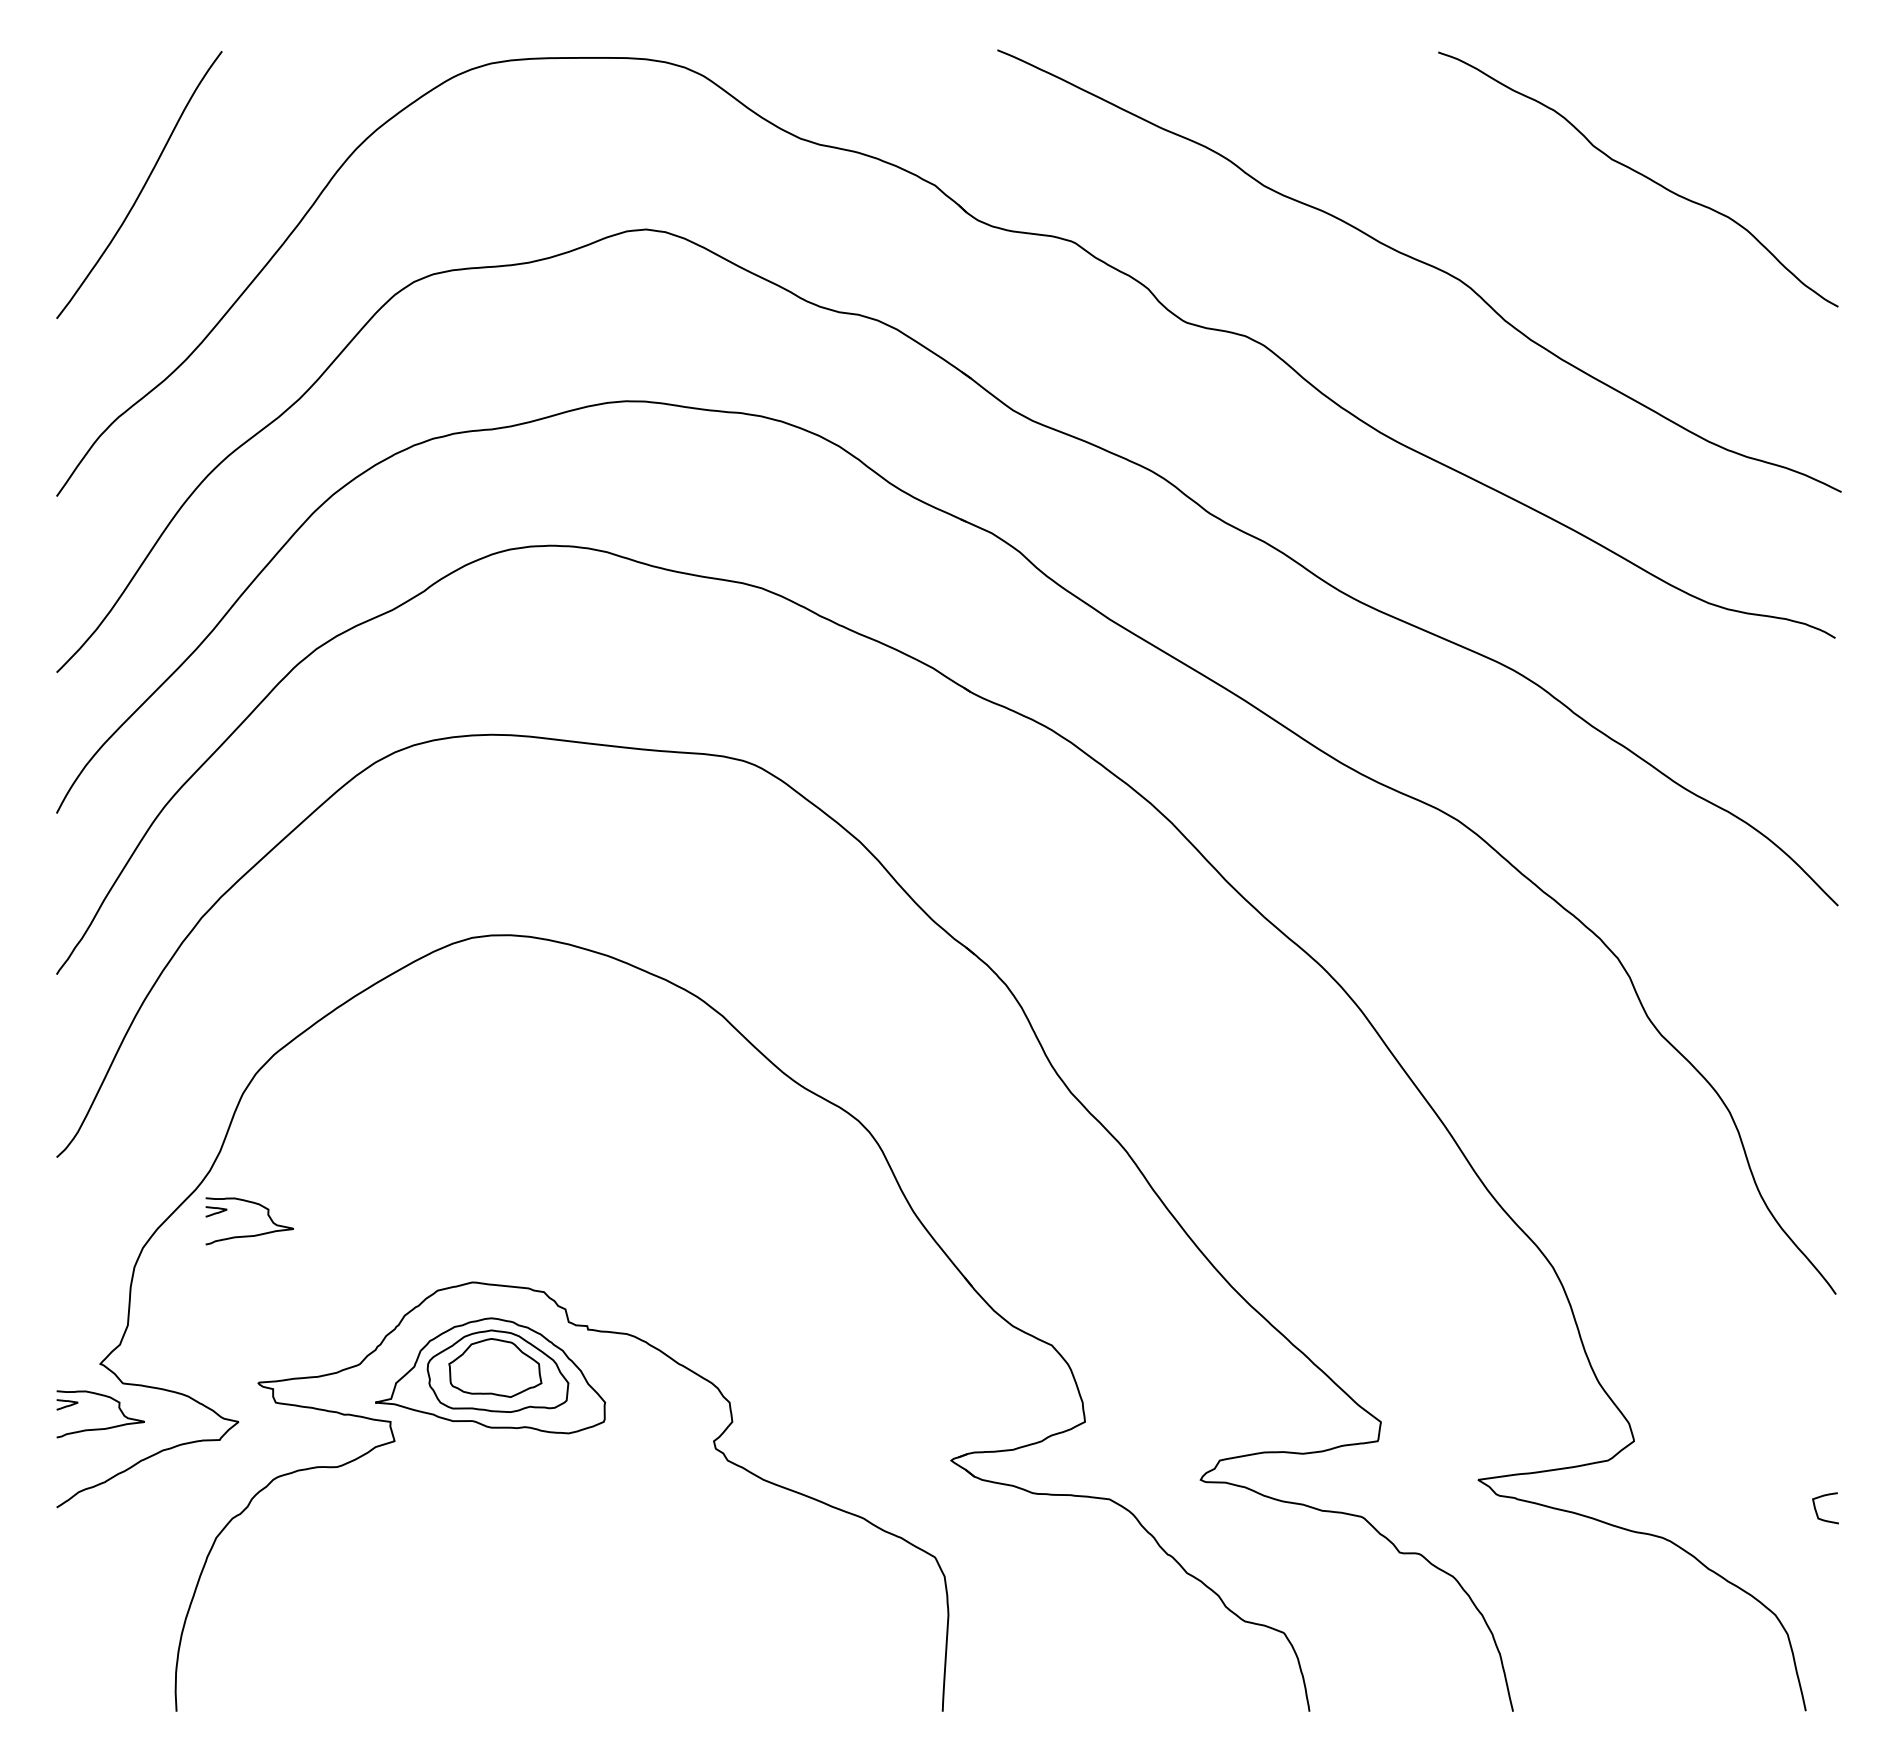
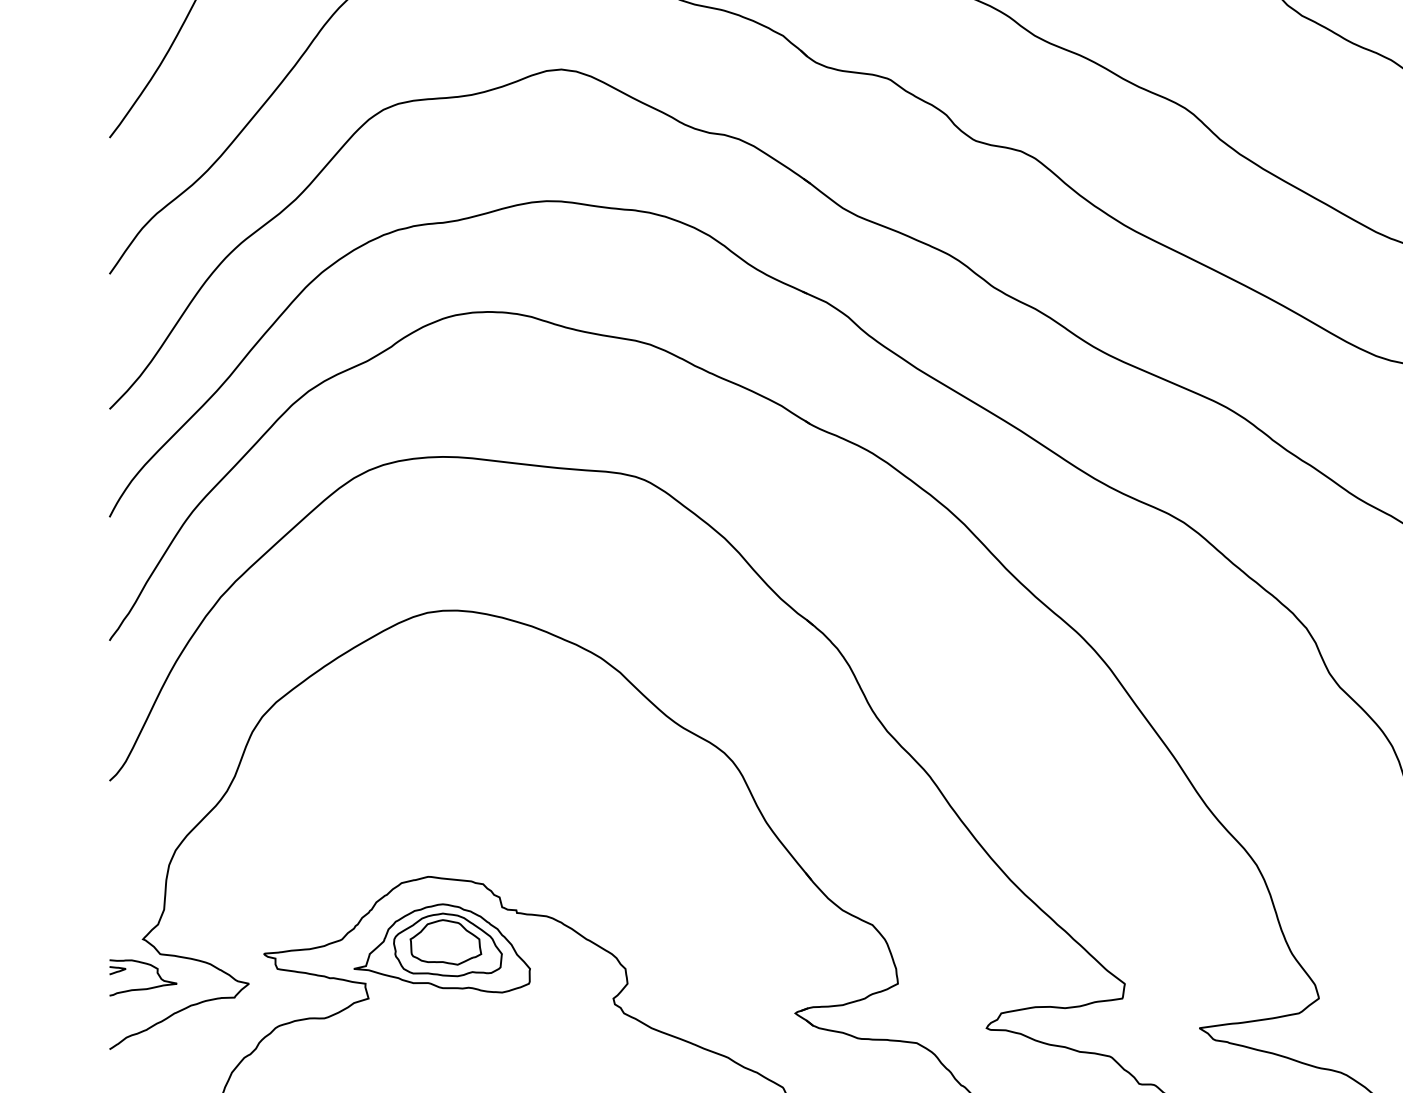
part: (249, 1235) -> (257, 840), removed

